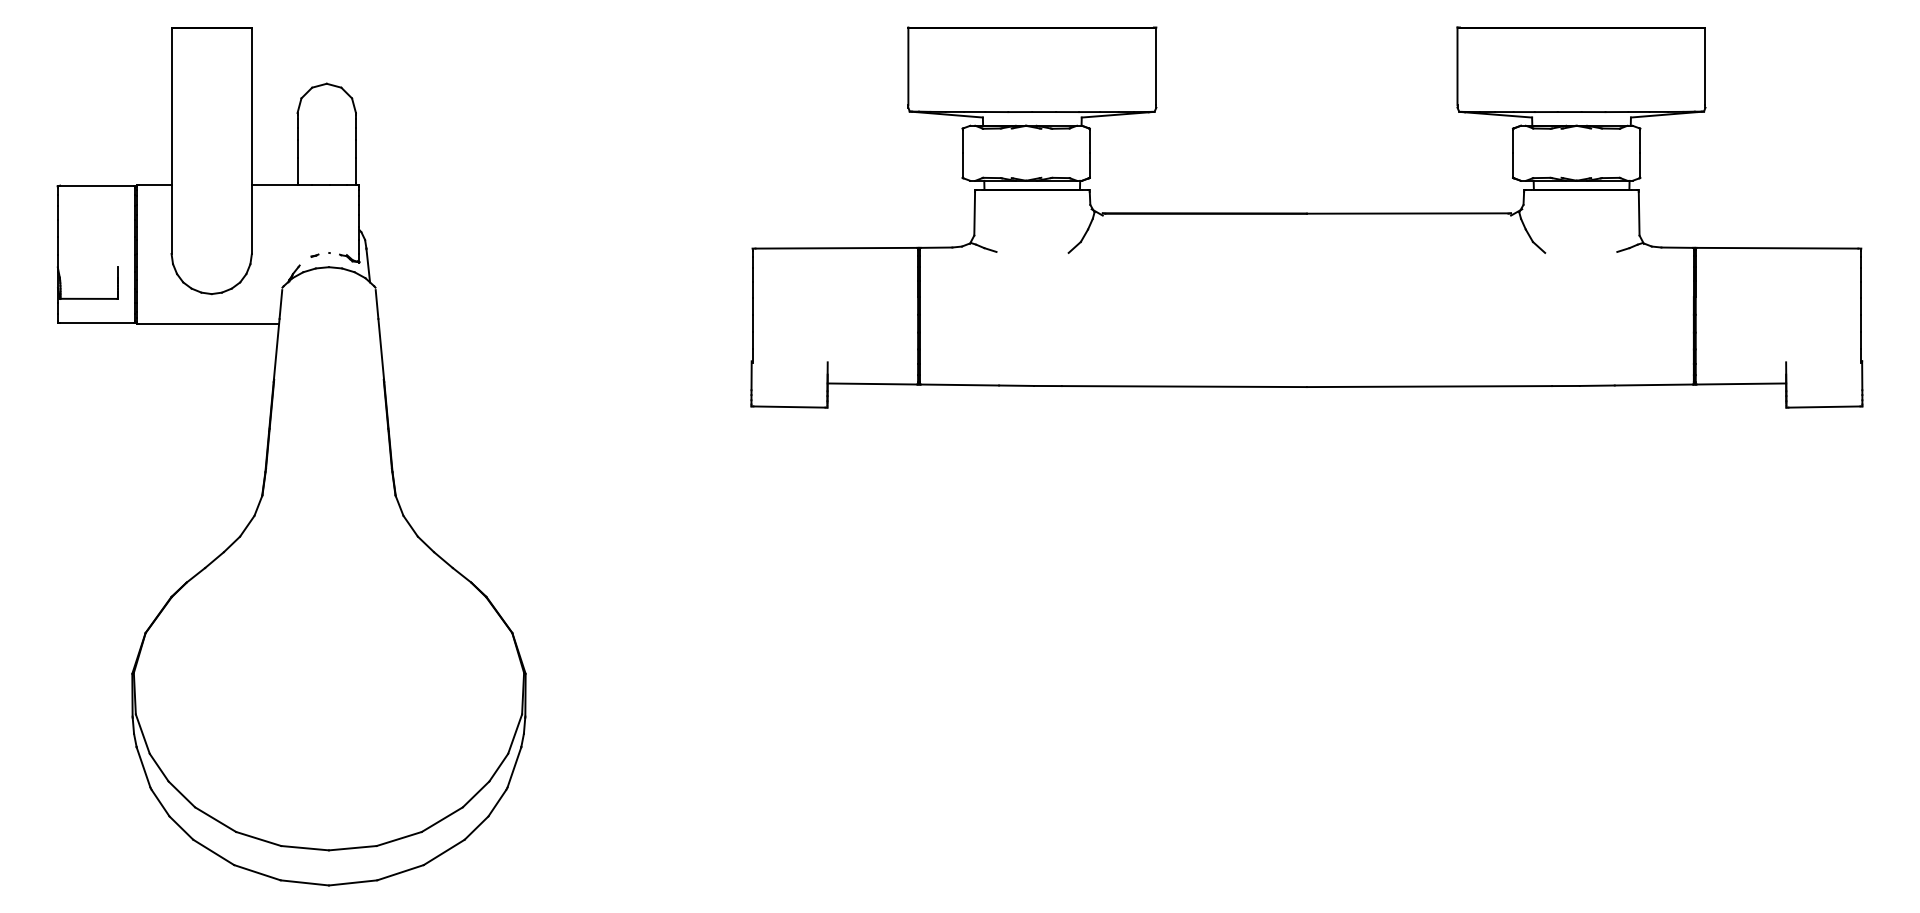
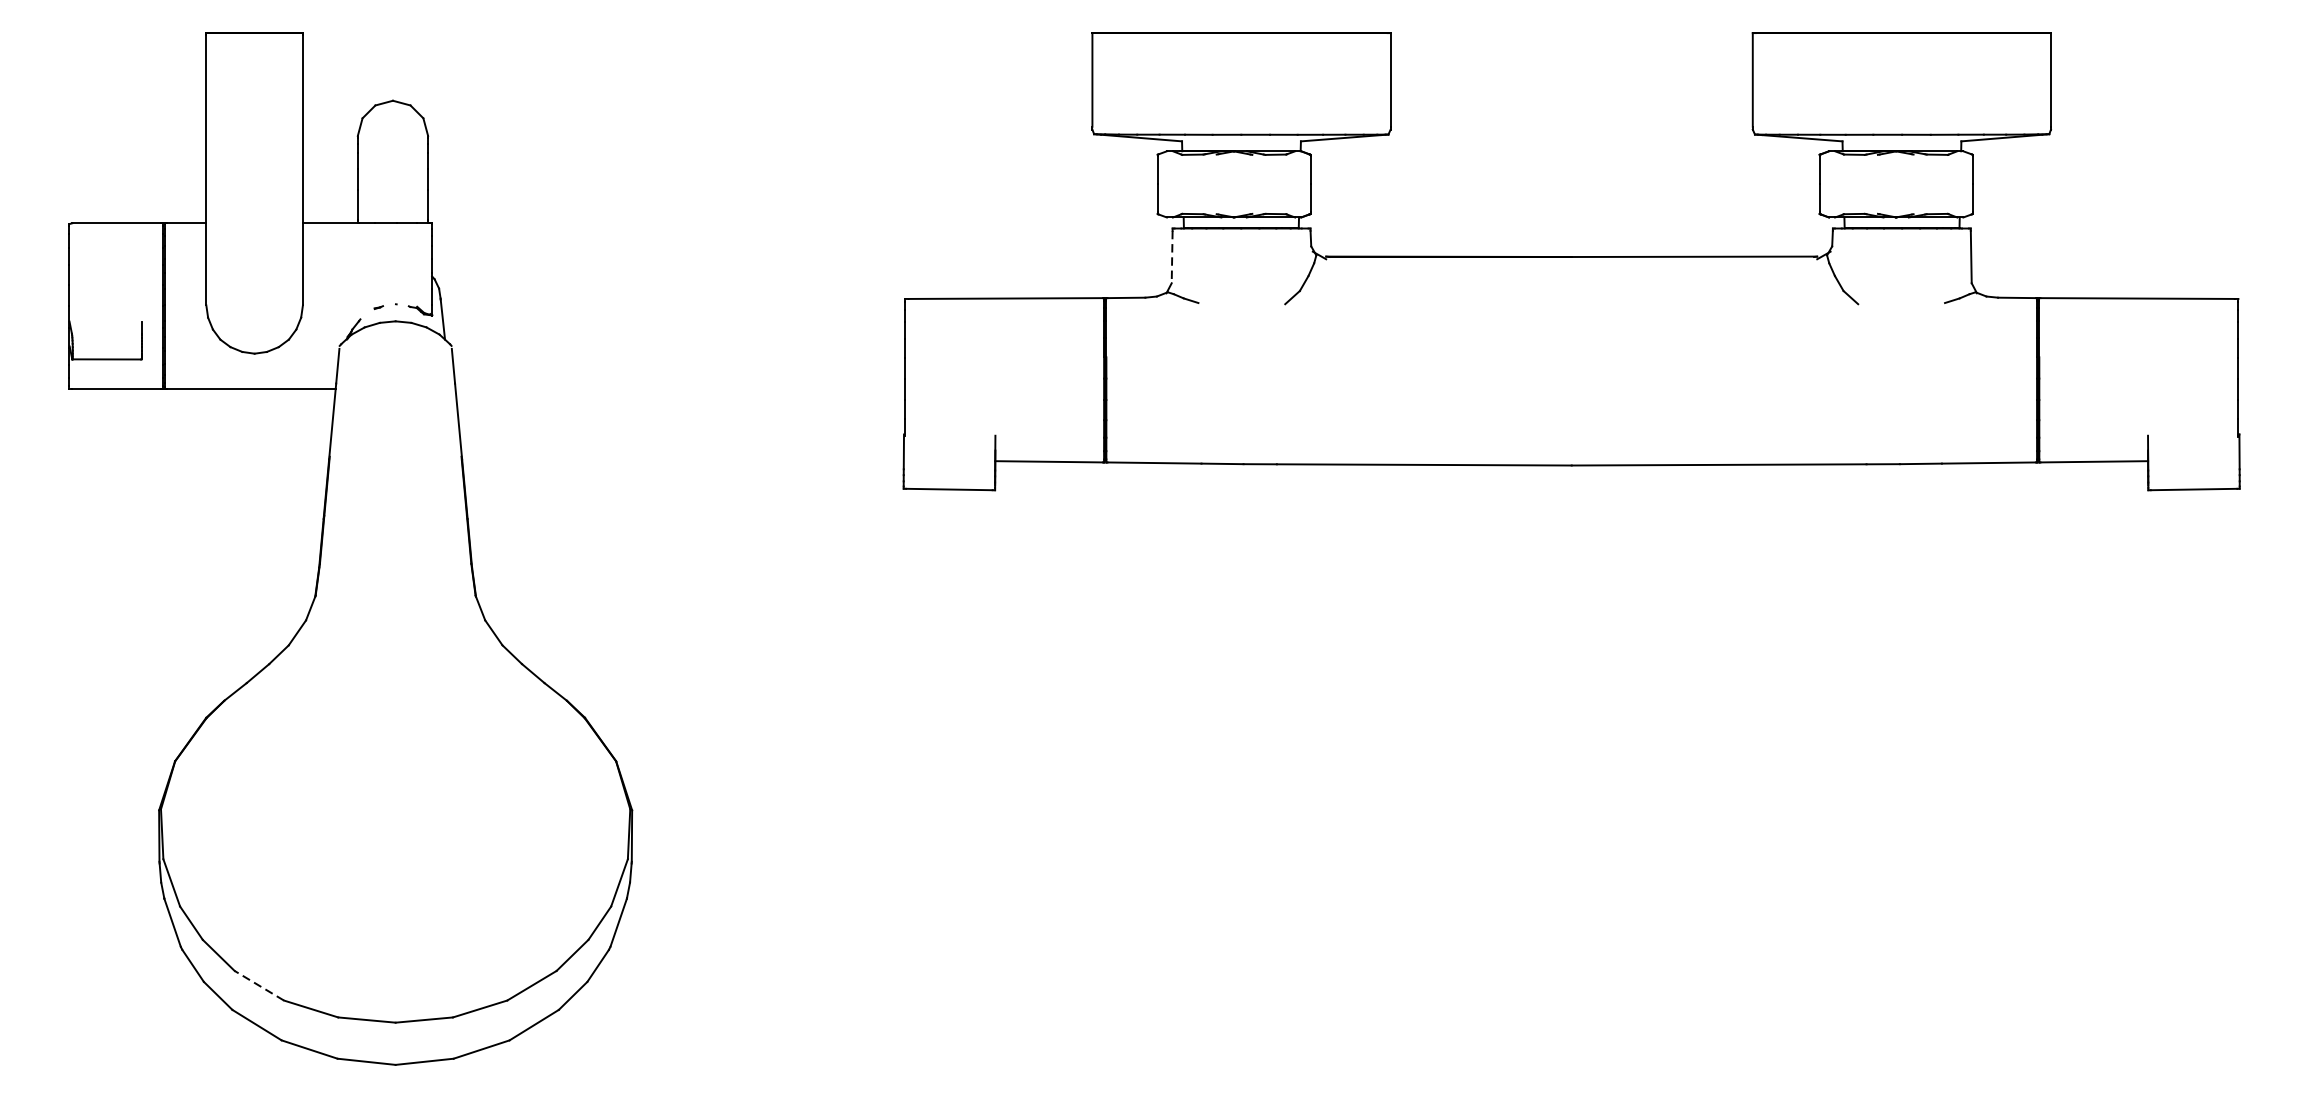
line: (974, 213) -> (1171, 256), solid -> dashed
line: (215, 819) -> (259, 985), solid -> dashed

